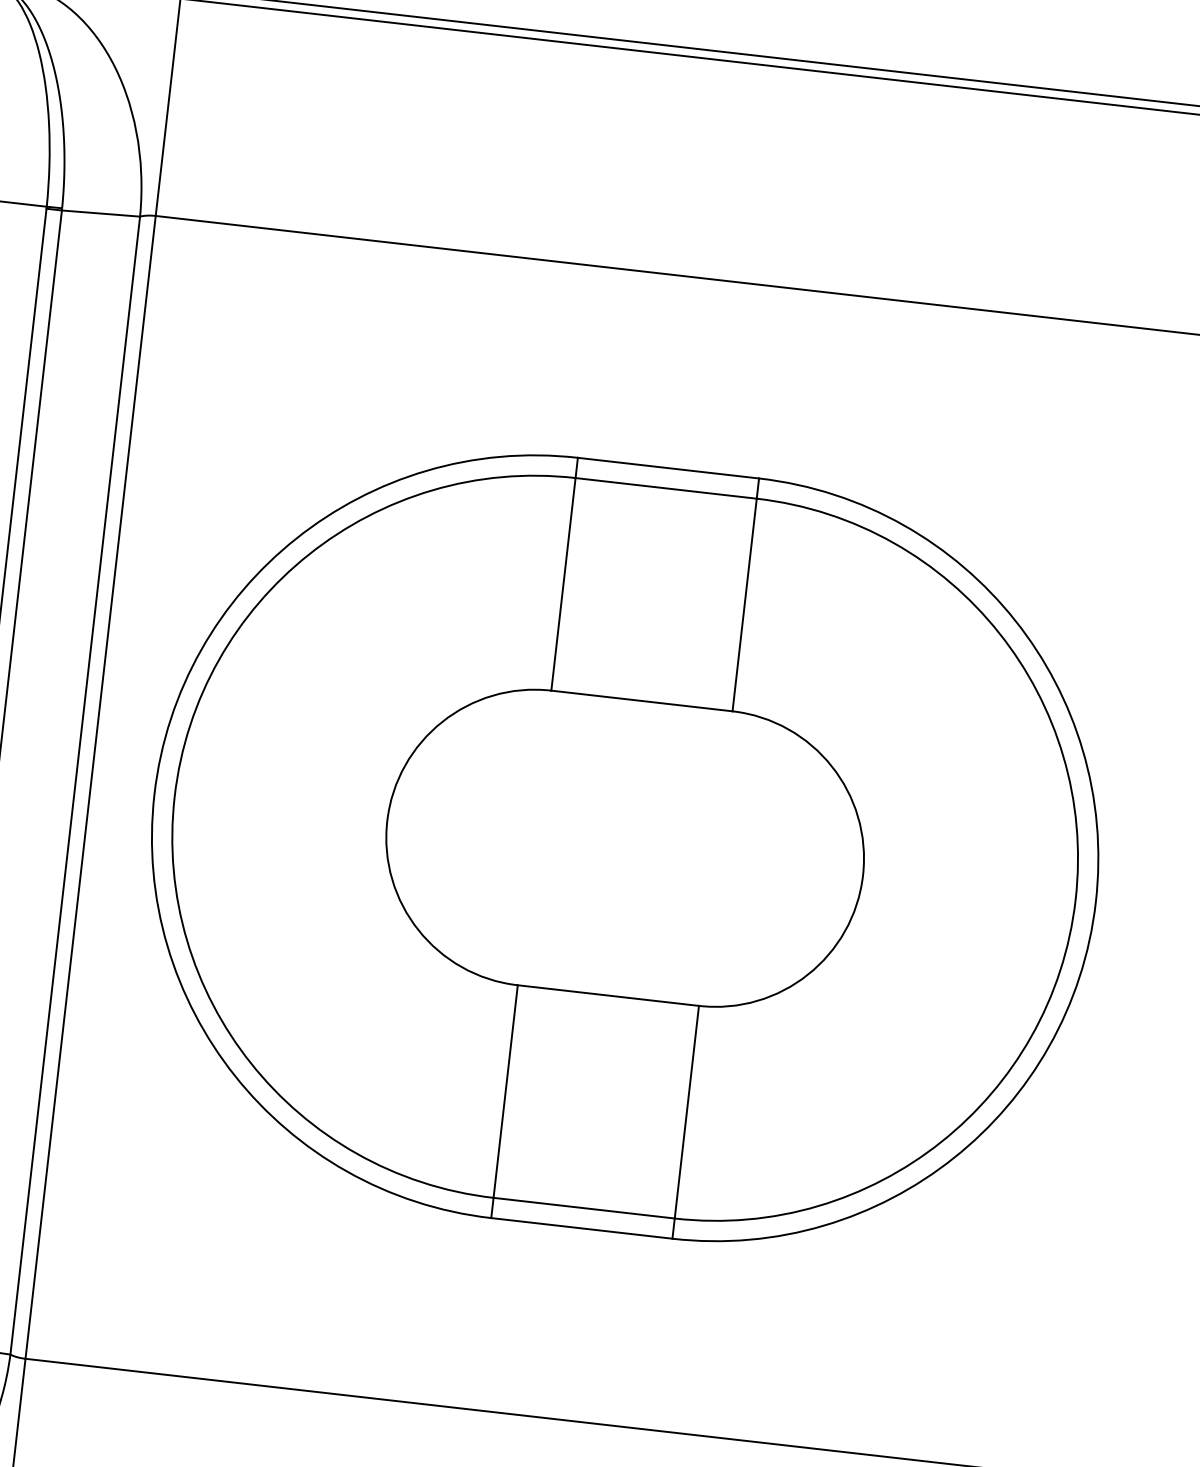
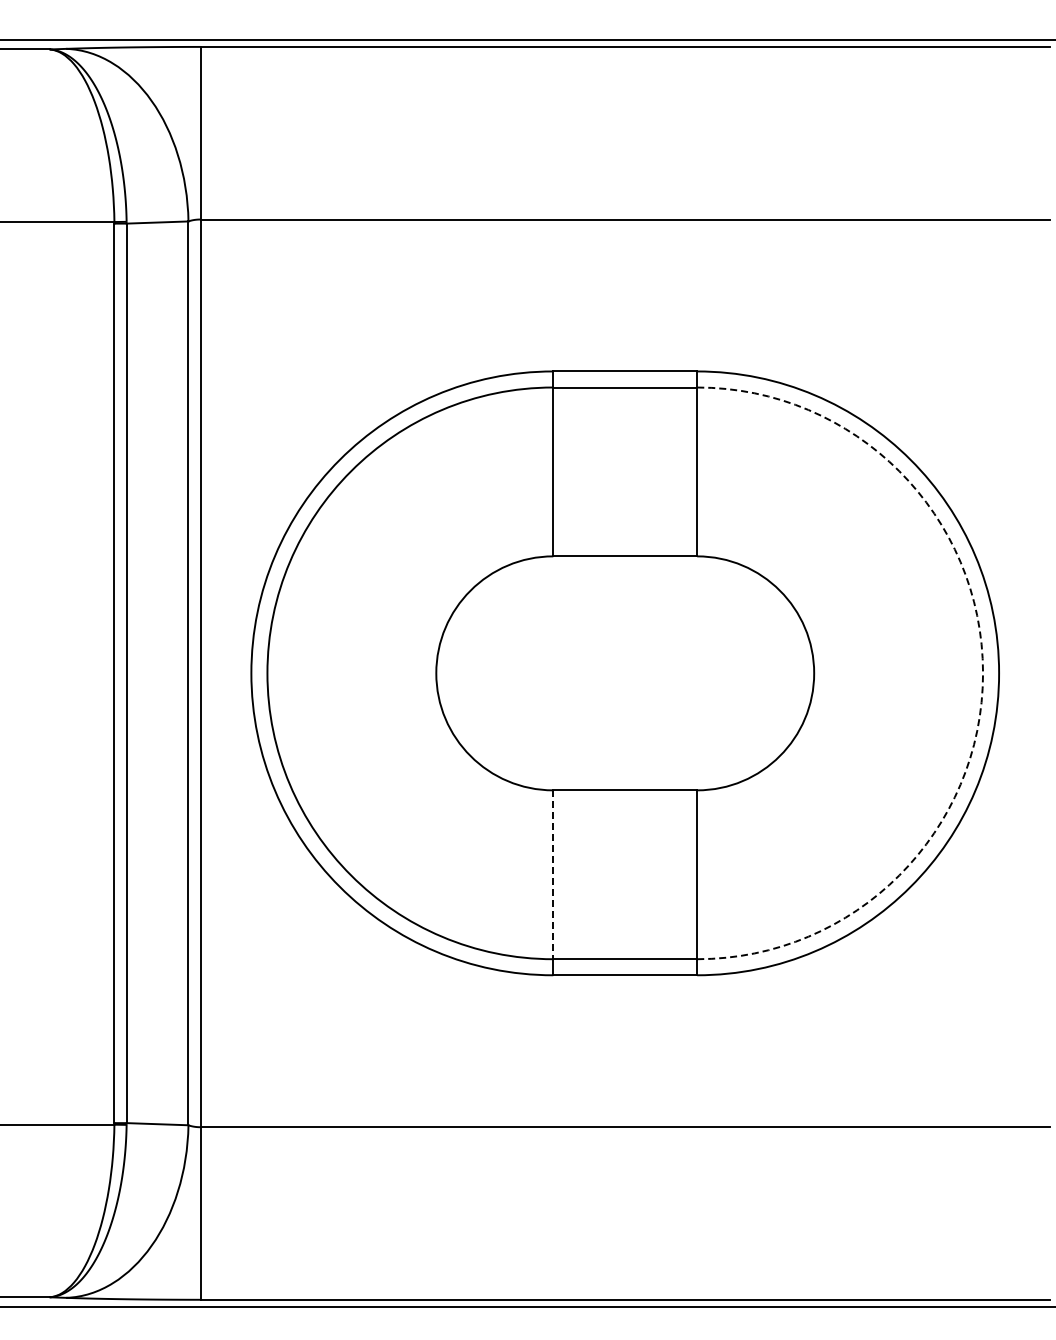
arc: (1076, 899) -> (983, 673), solid -> dashed
line: (505, 1092) -> (553, 875), solid -> dashed

